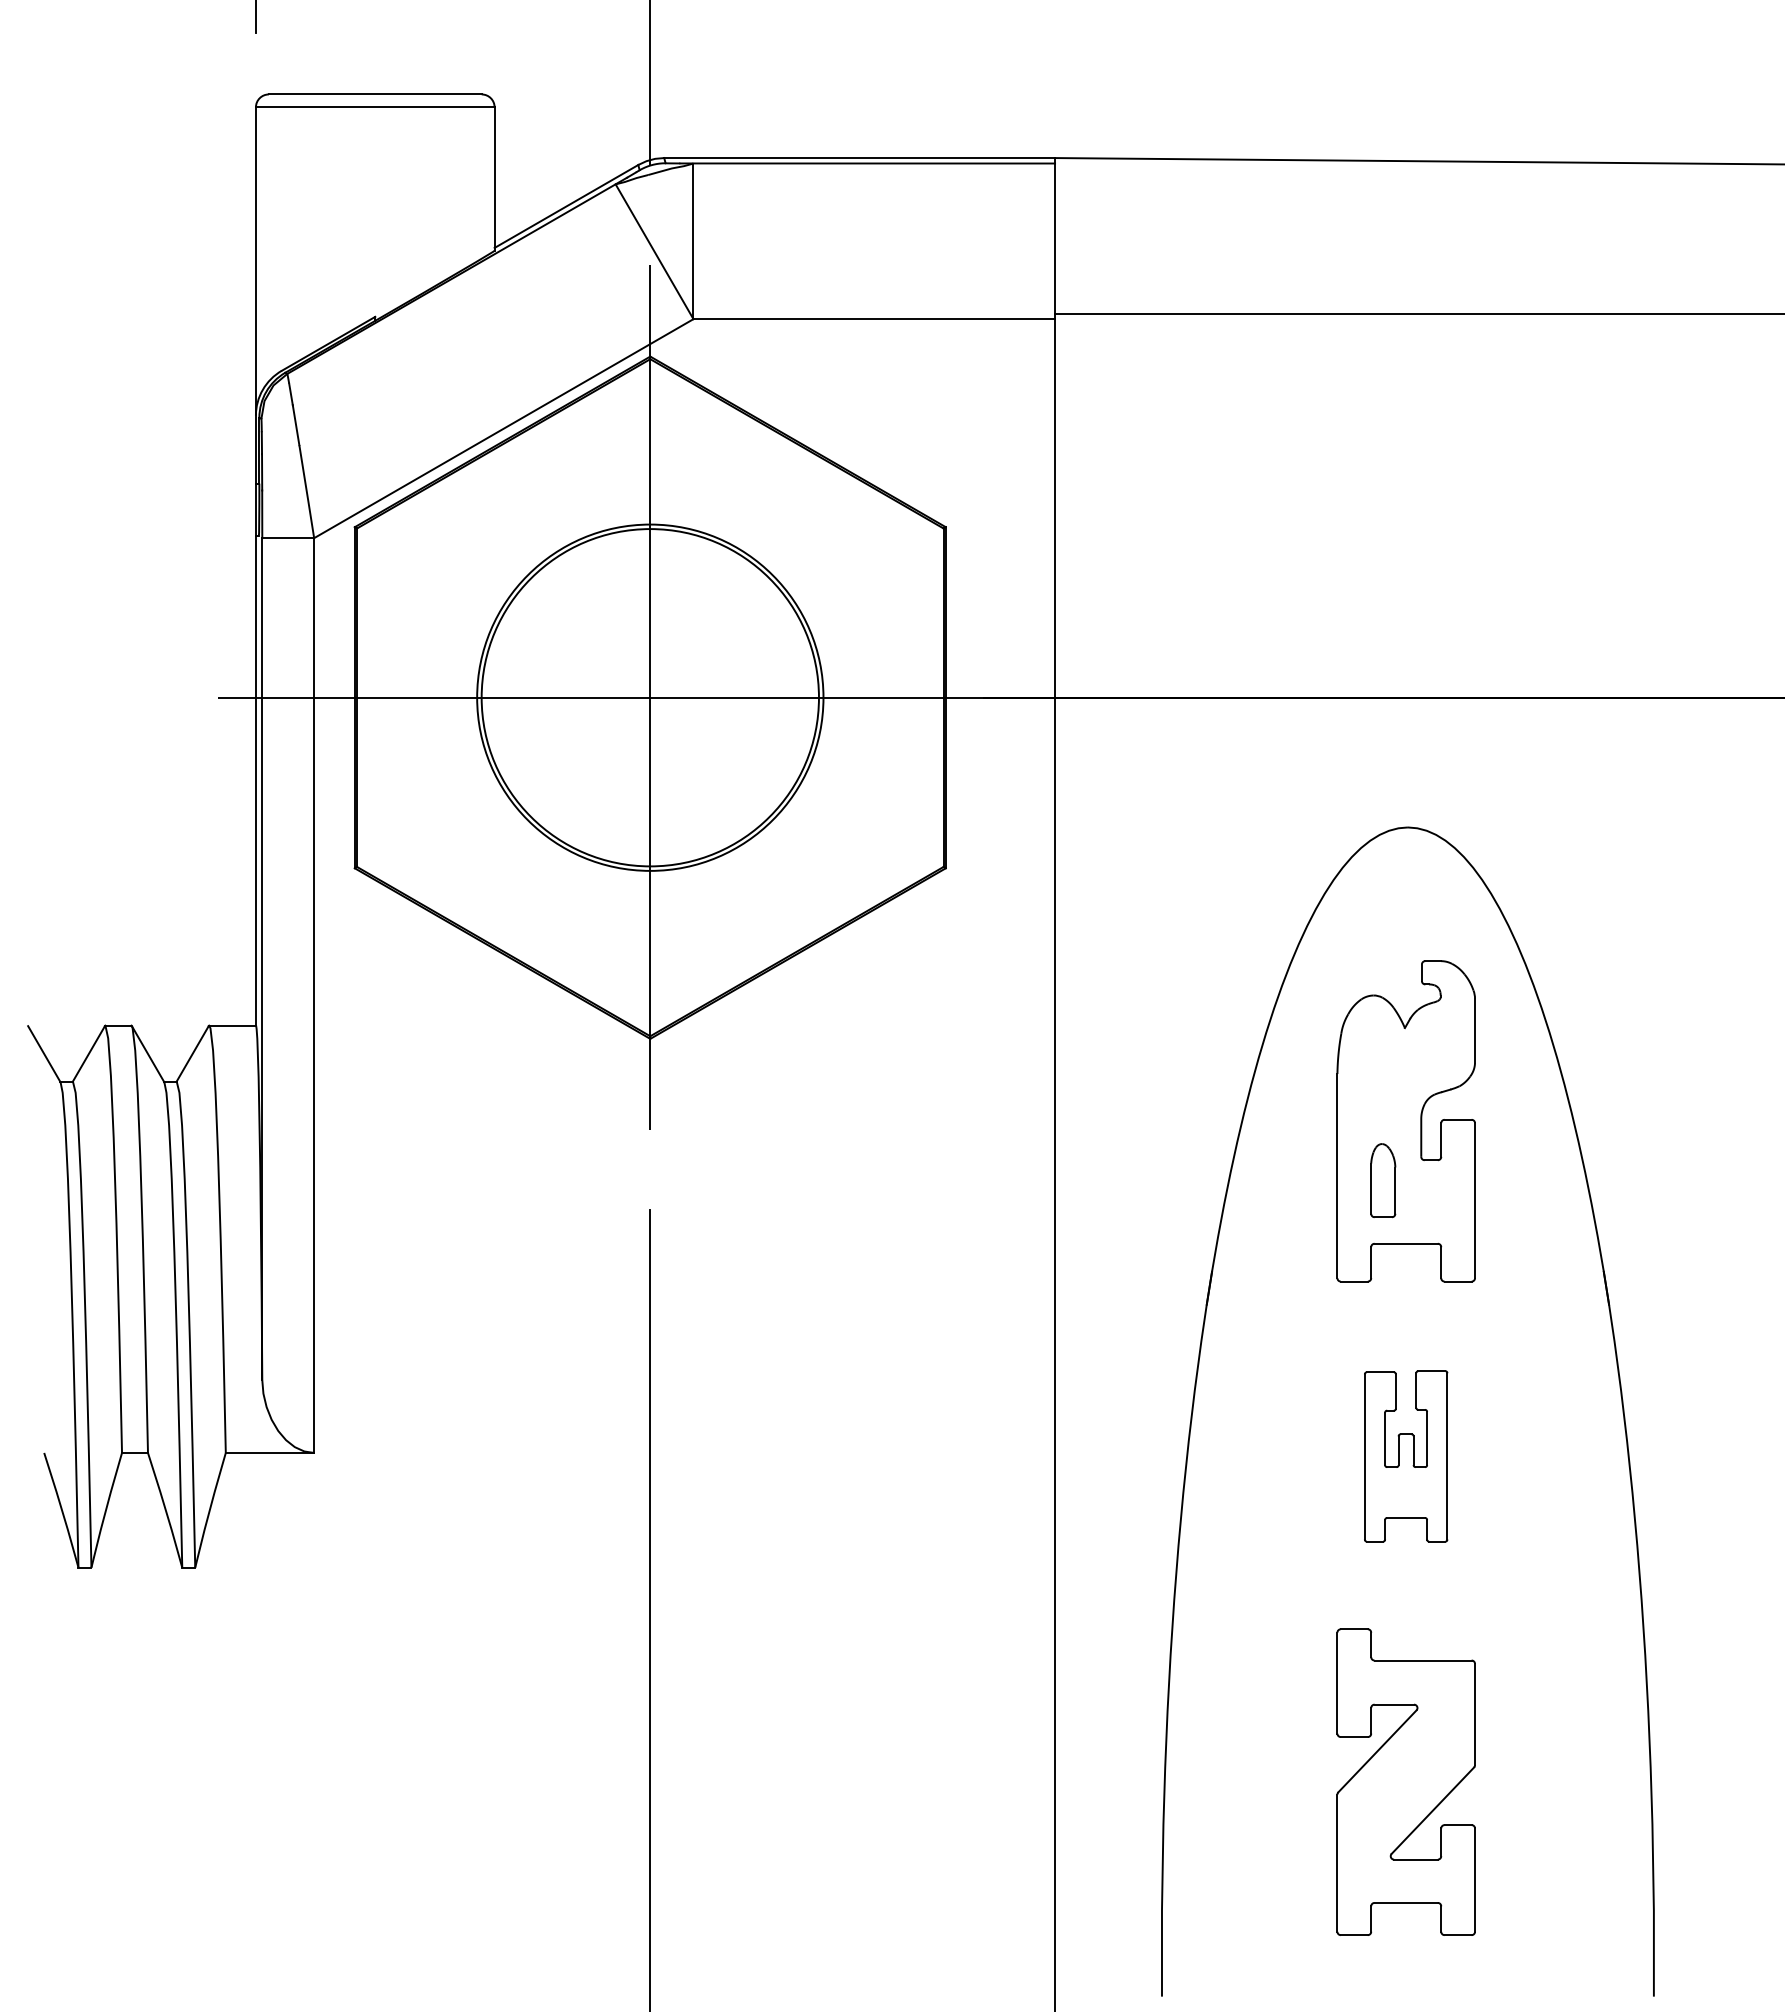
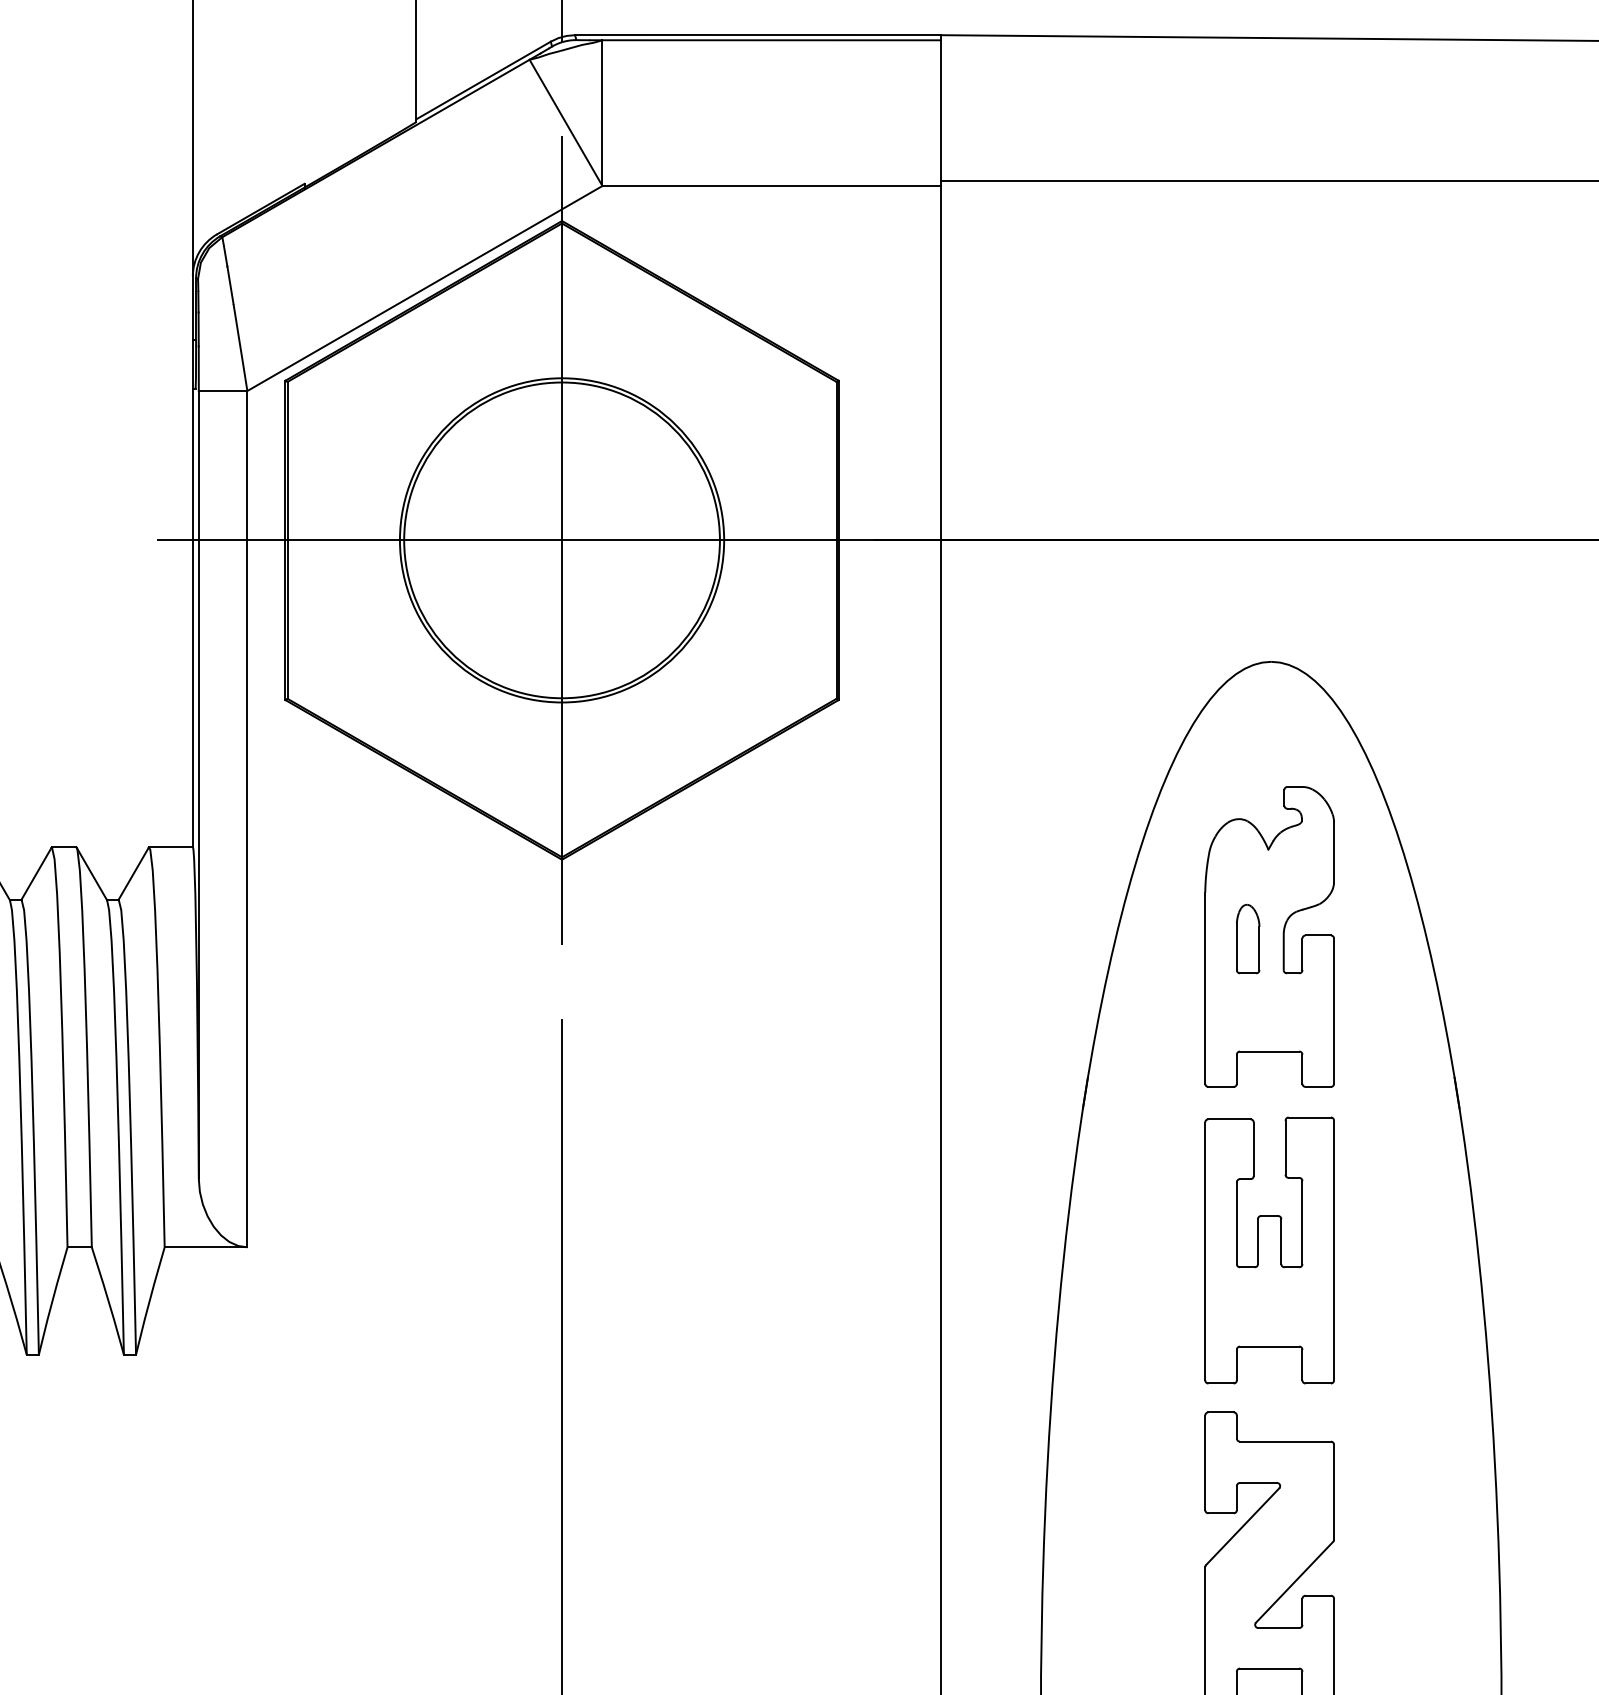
part: (1383, 1180) -> (1248, 938), moved
part: (1405, 1456) -> (1268, 1250), size x1.67

